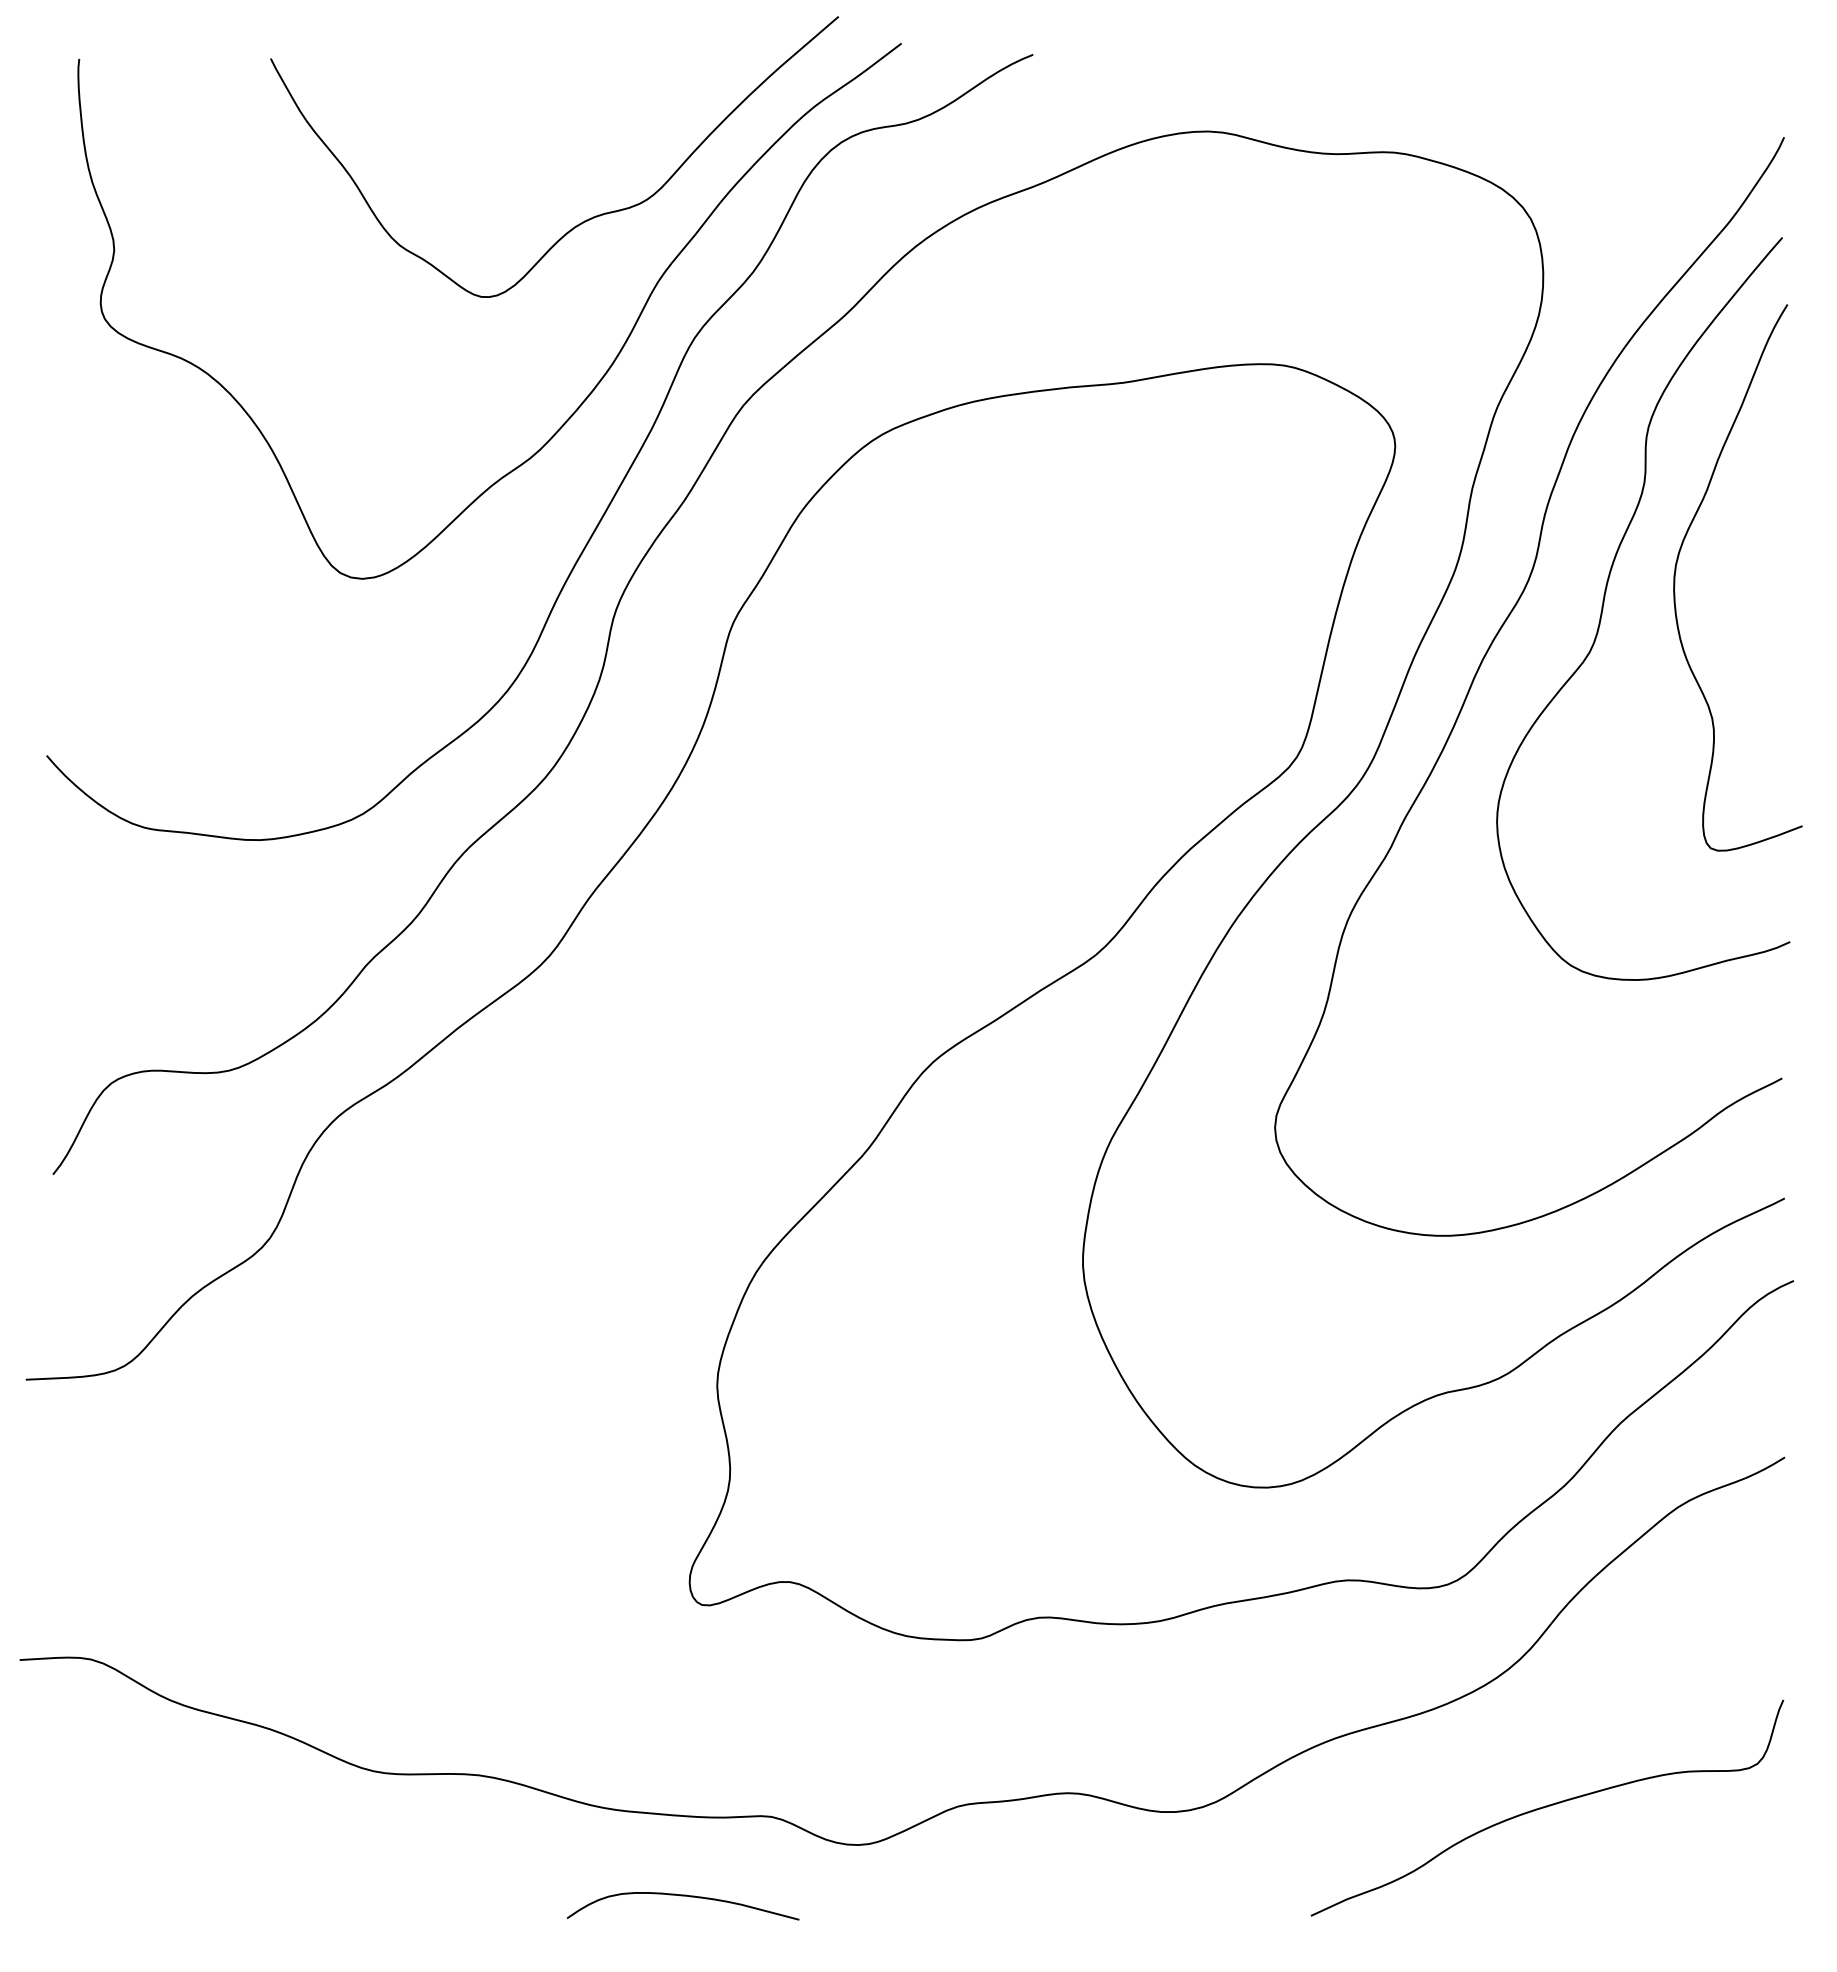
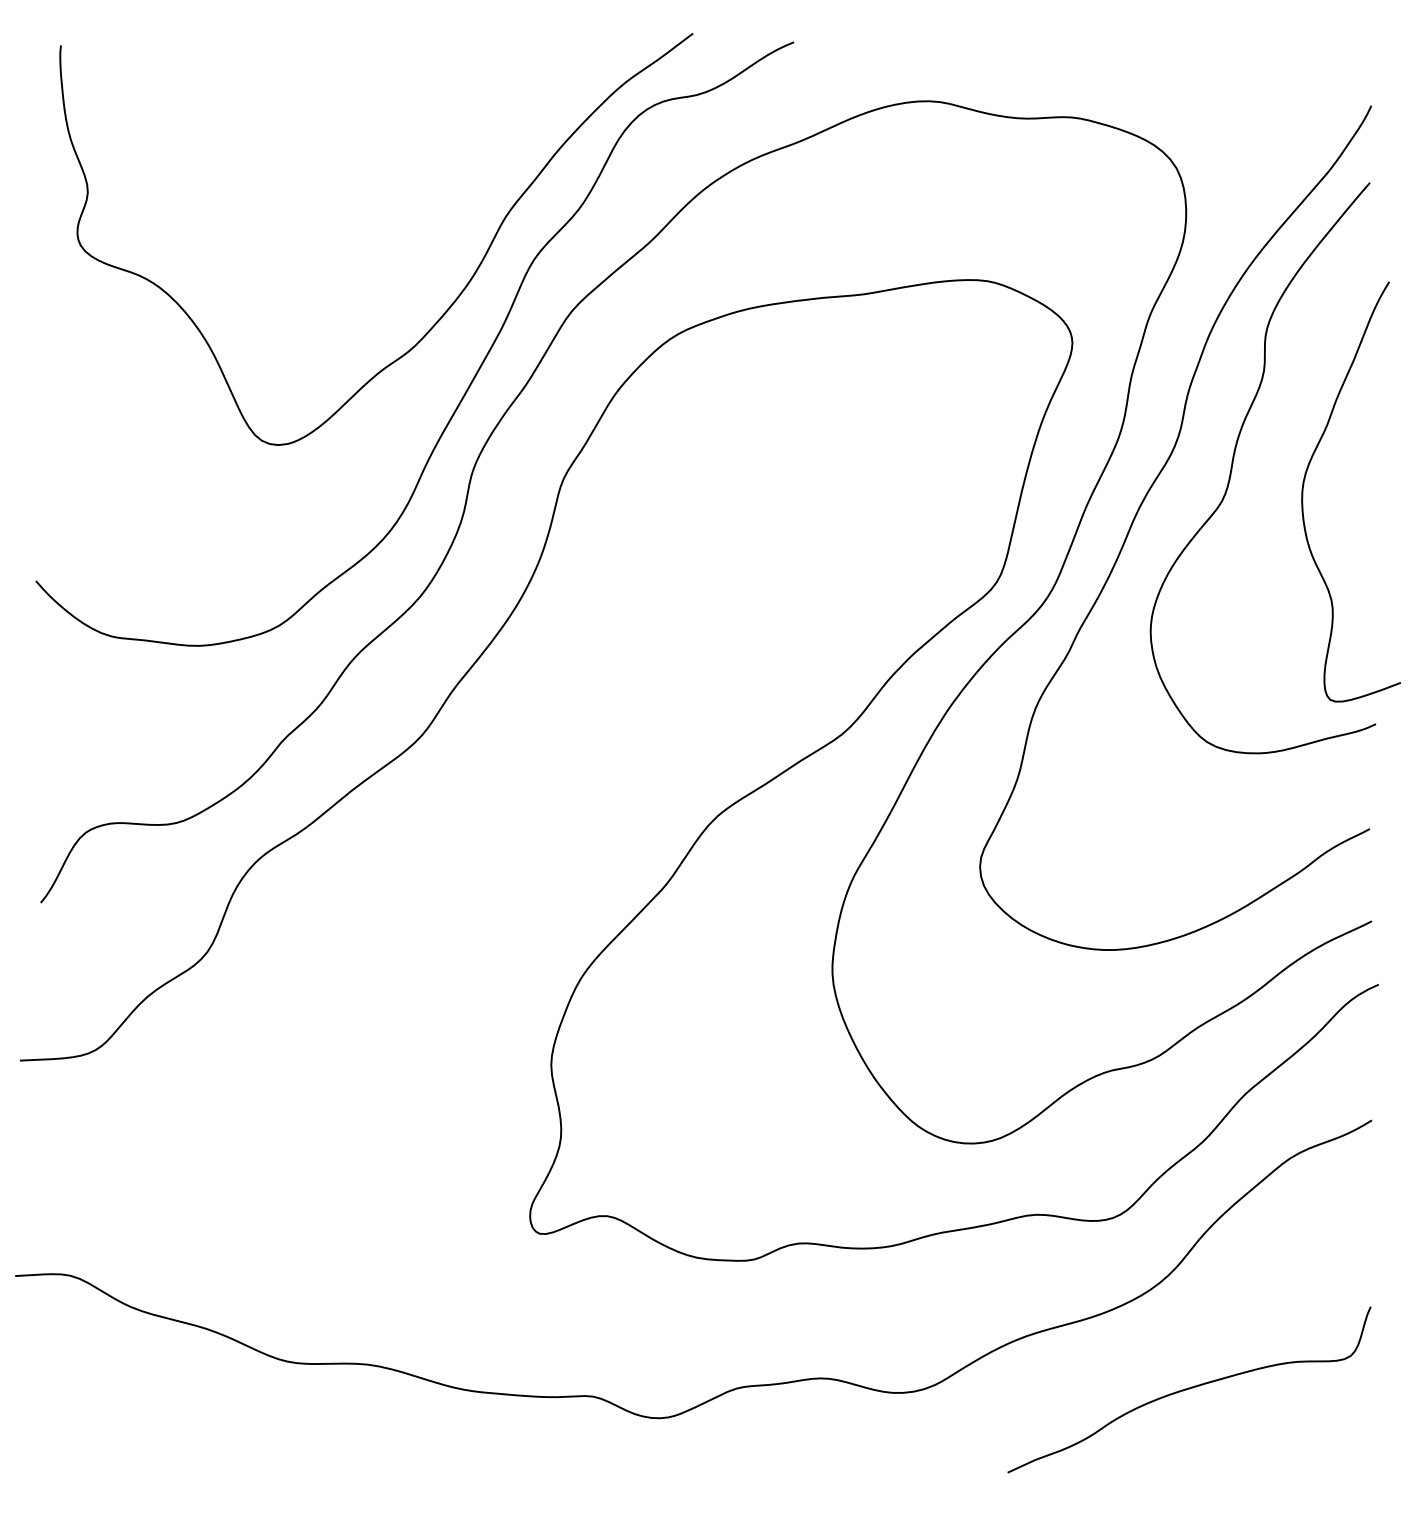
curve: (586, 219) -> (450, 168), removed
curve: (1676, 571) -> (1303, 487), moved
curve: (682, 1896) -> (524, 1457), removed

